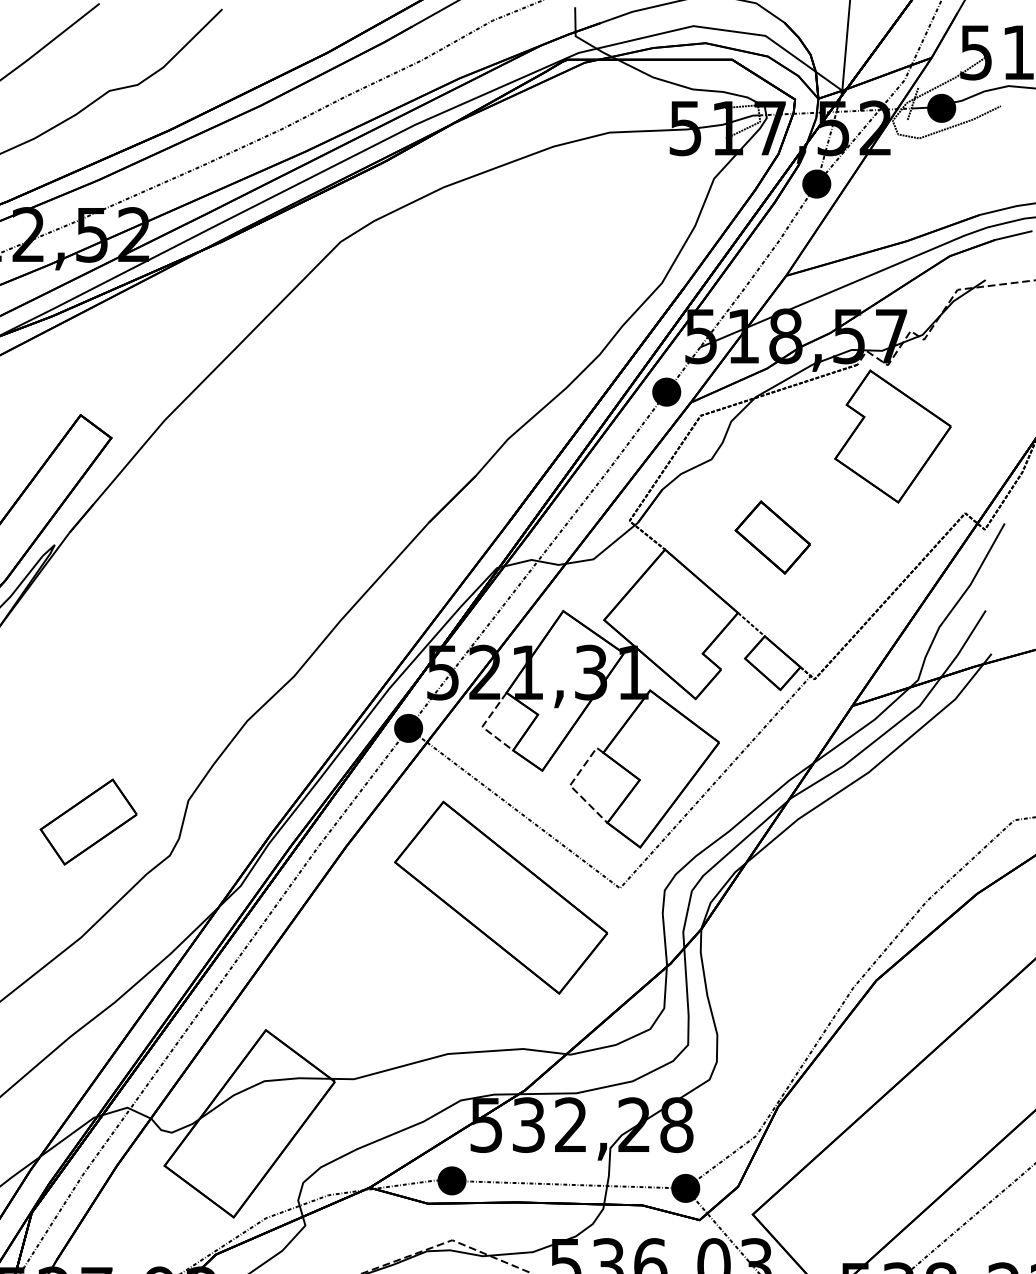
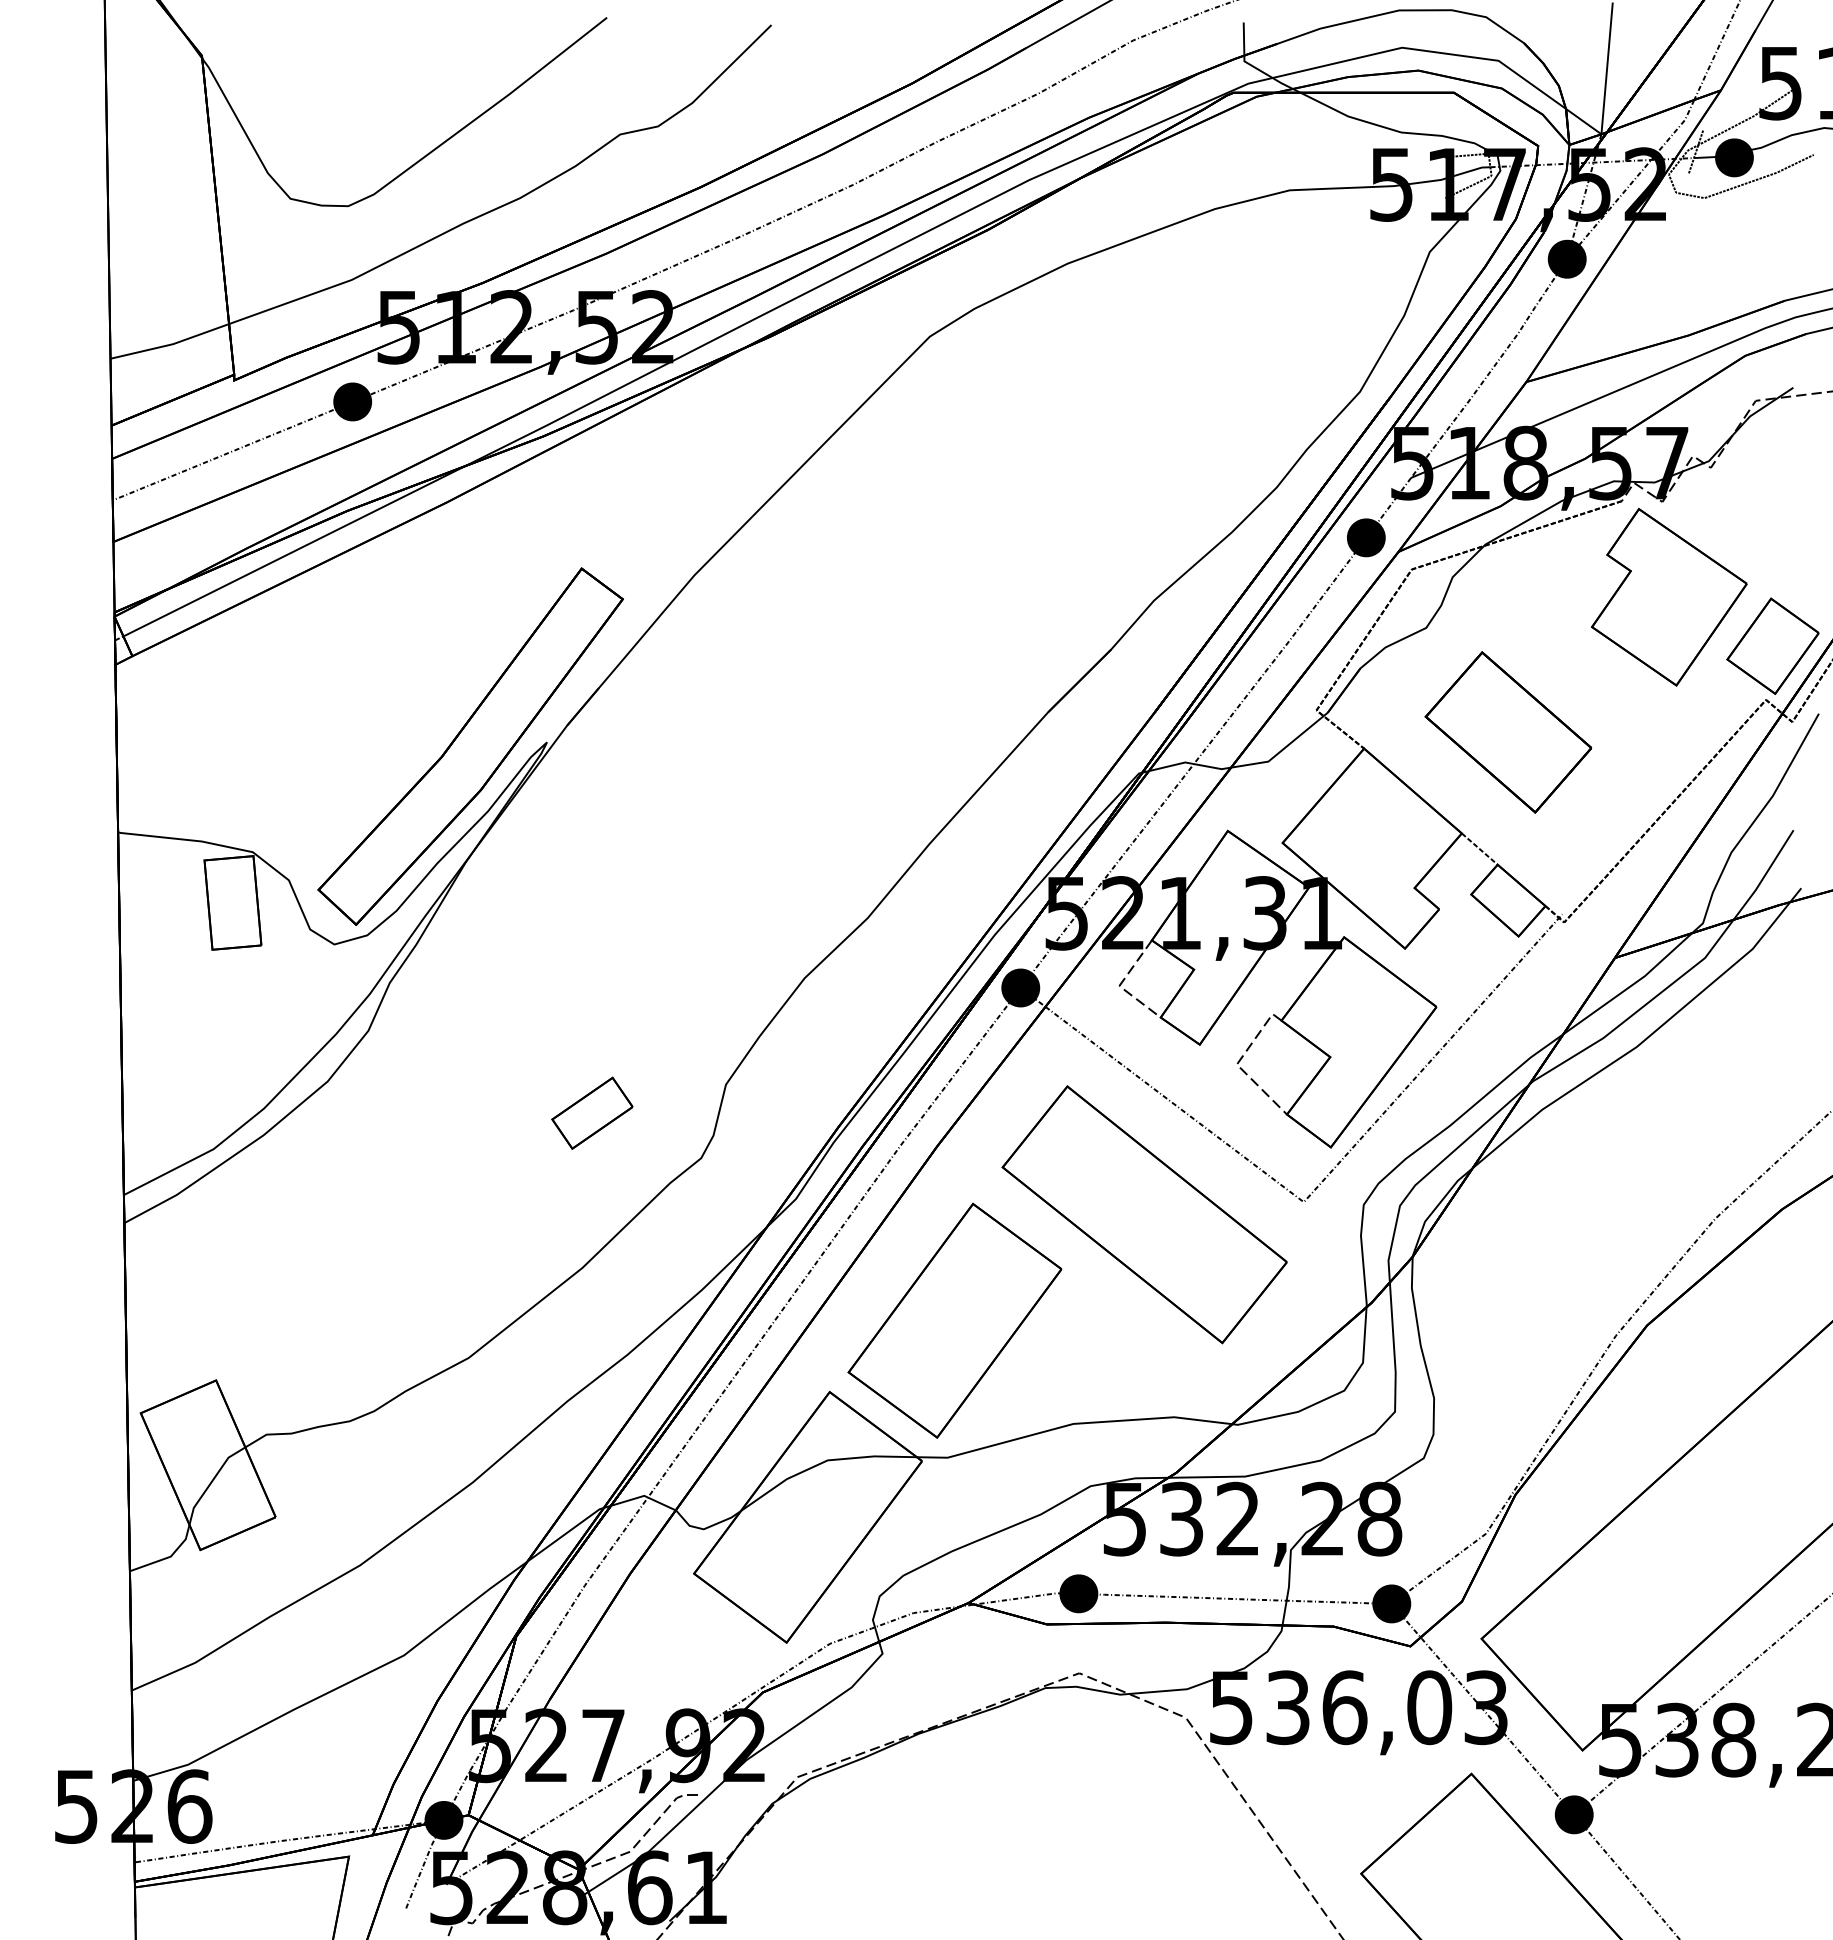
part: (970, 472) -> (1772, 645), added
part: (772, 537) -> (1508, 732), size x1.67
part: (88, 821) -> (592, 1112), size x0.62
part: (359, 976) -> (954, 1320), added

